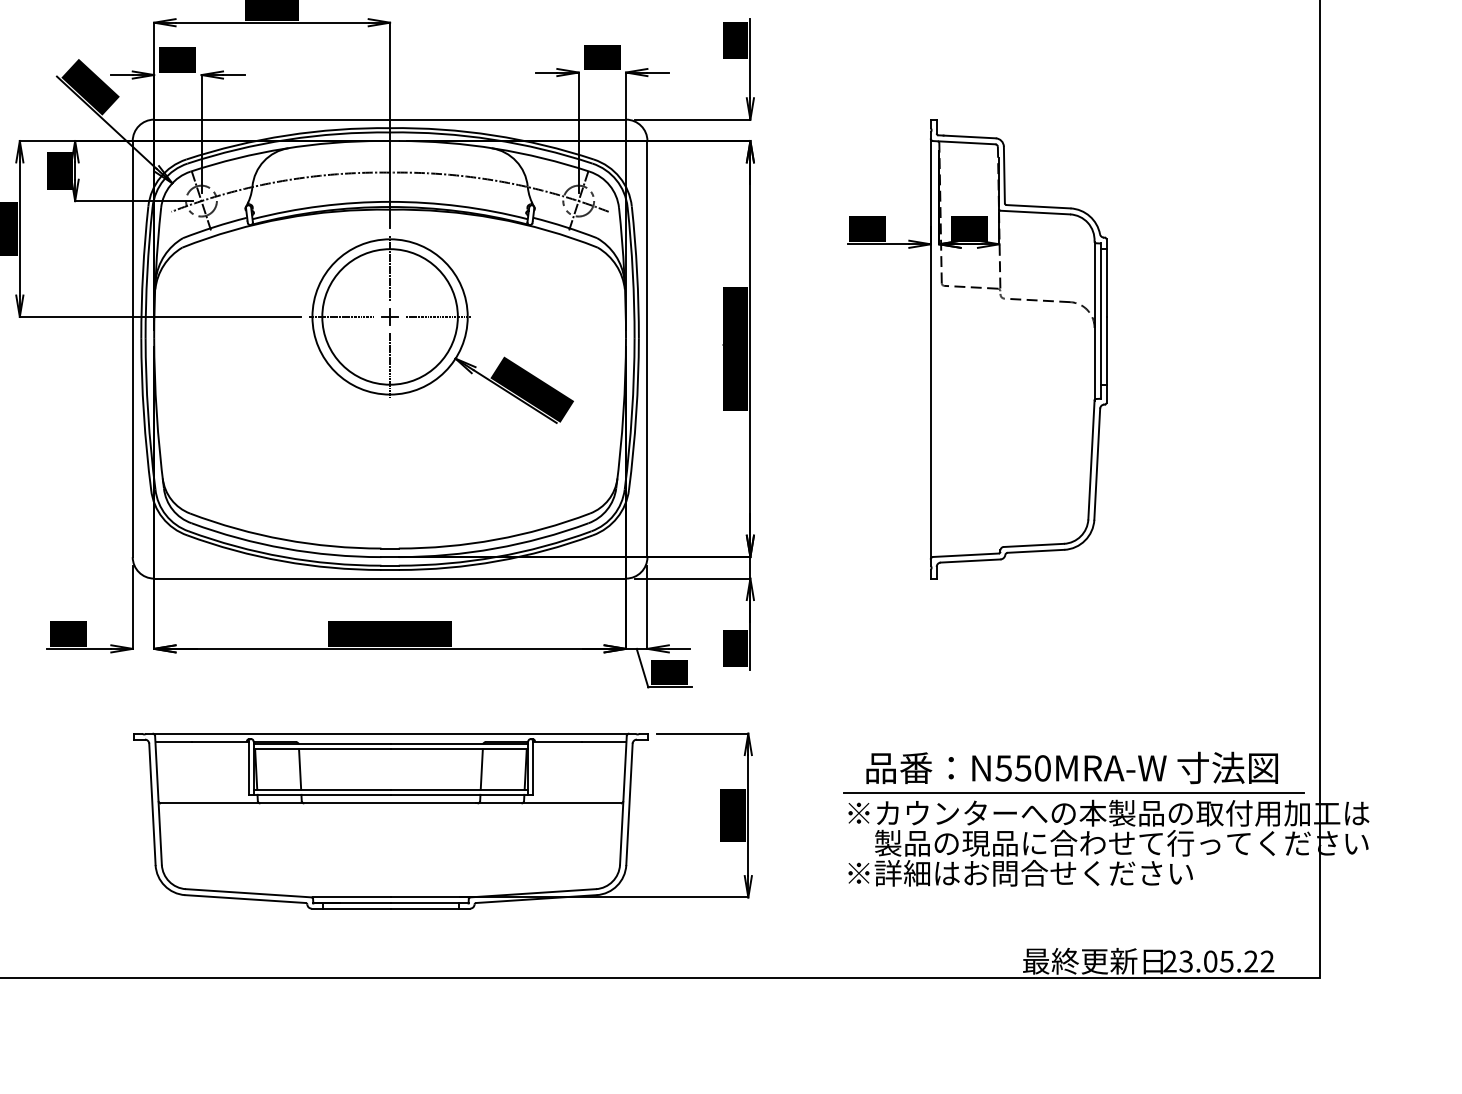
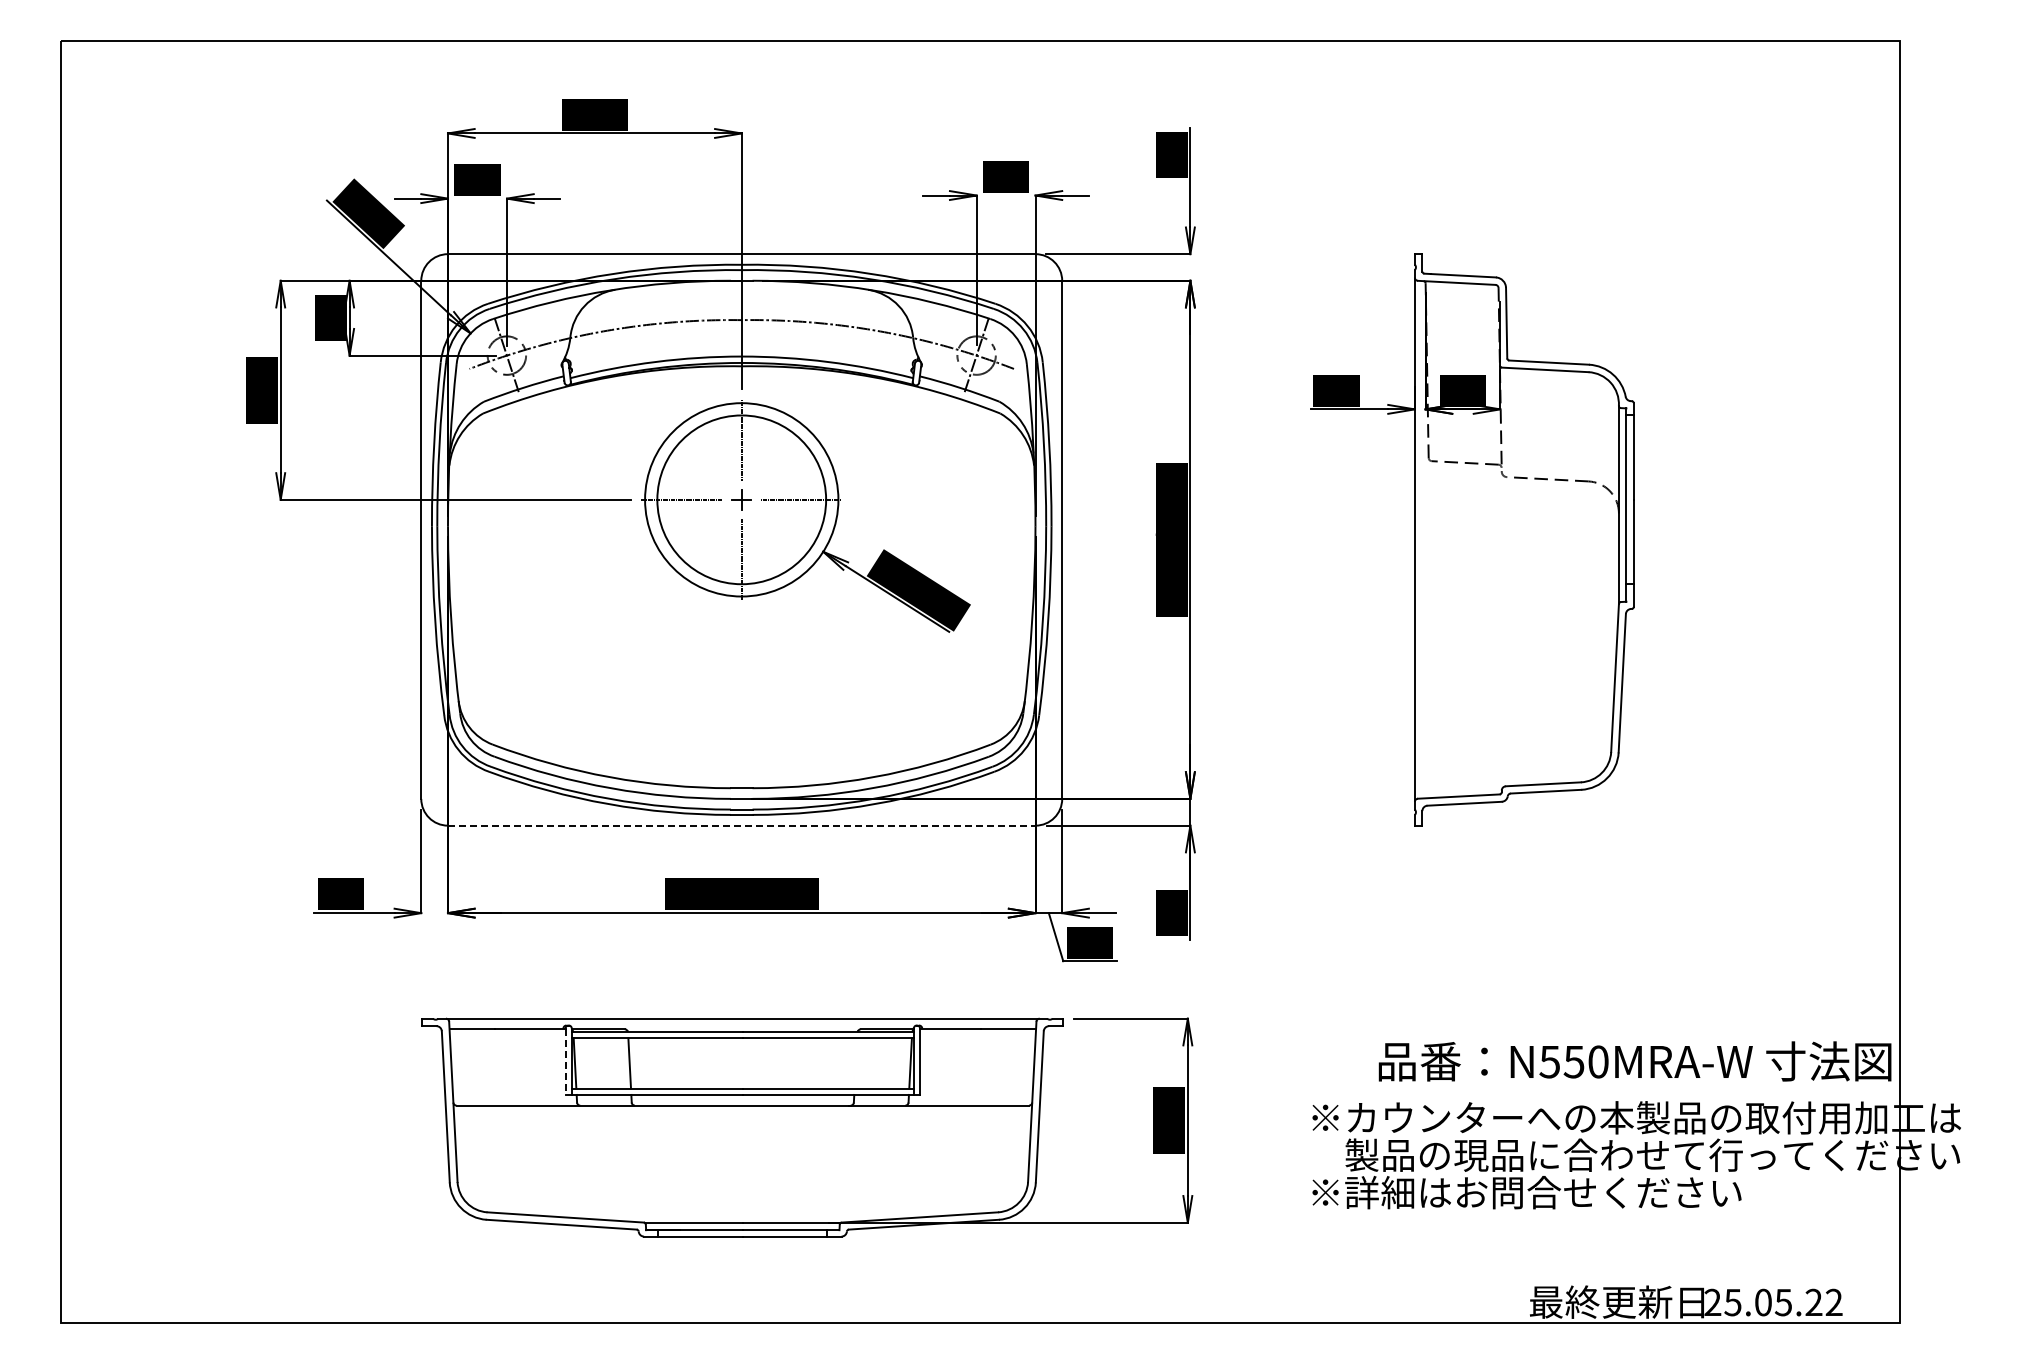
line: (389, 578) -> (741, 825), solid -> dashed
line: (248, 768) -> (565, 1062), solid -> dashed
text: (1071, 768) -> (1634, 1061), moved
line: (481, 769) -> (855, 1063), removed
line: (1073, 792) -> (1592, 1092), removed
text: (1185, 960) -> (1732, 1301), 23.05.22 -> 25.05.22

